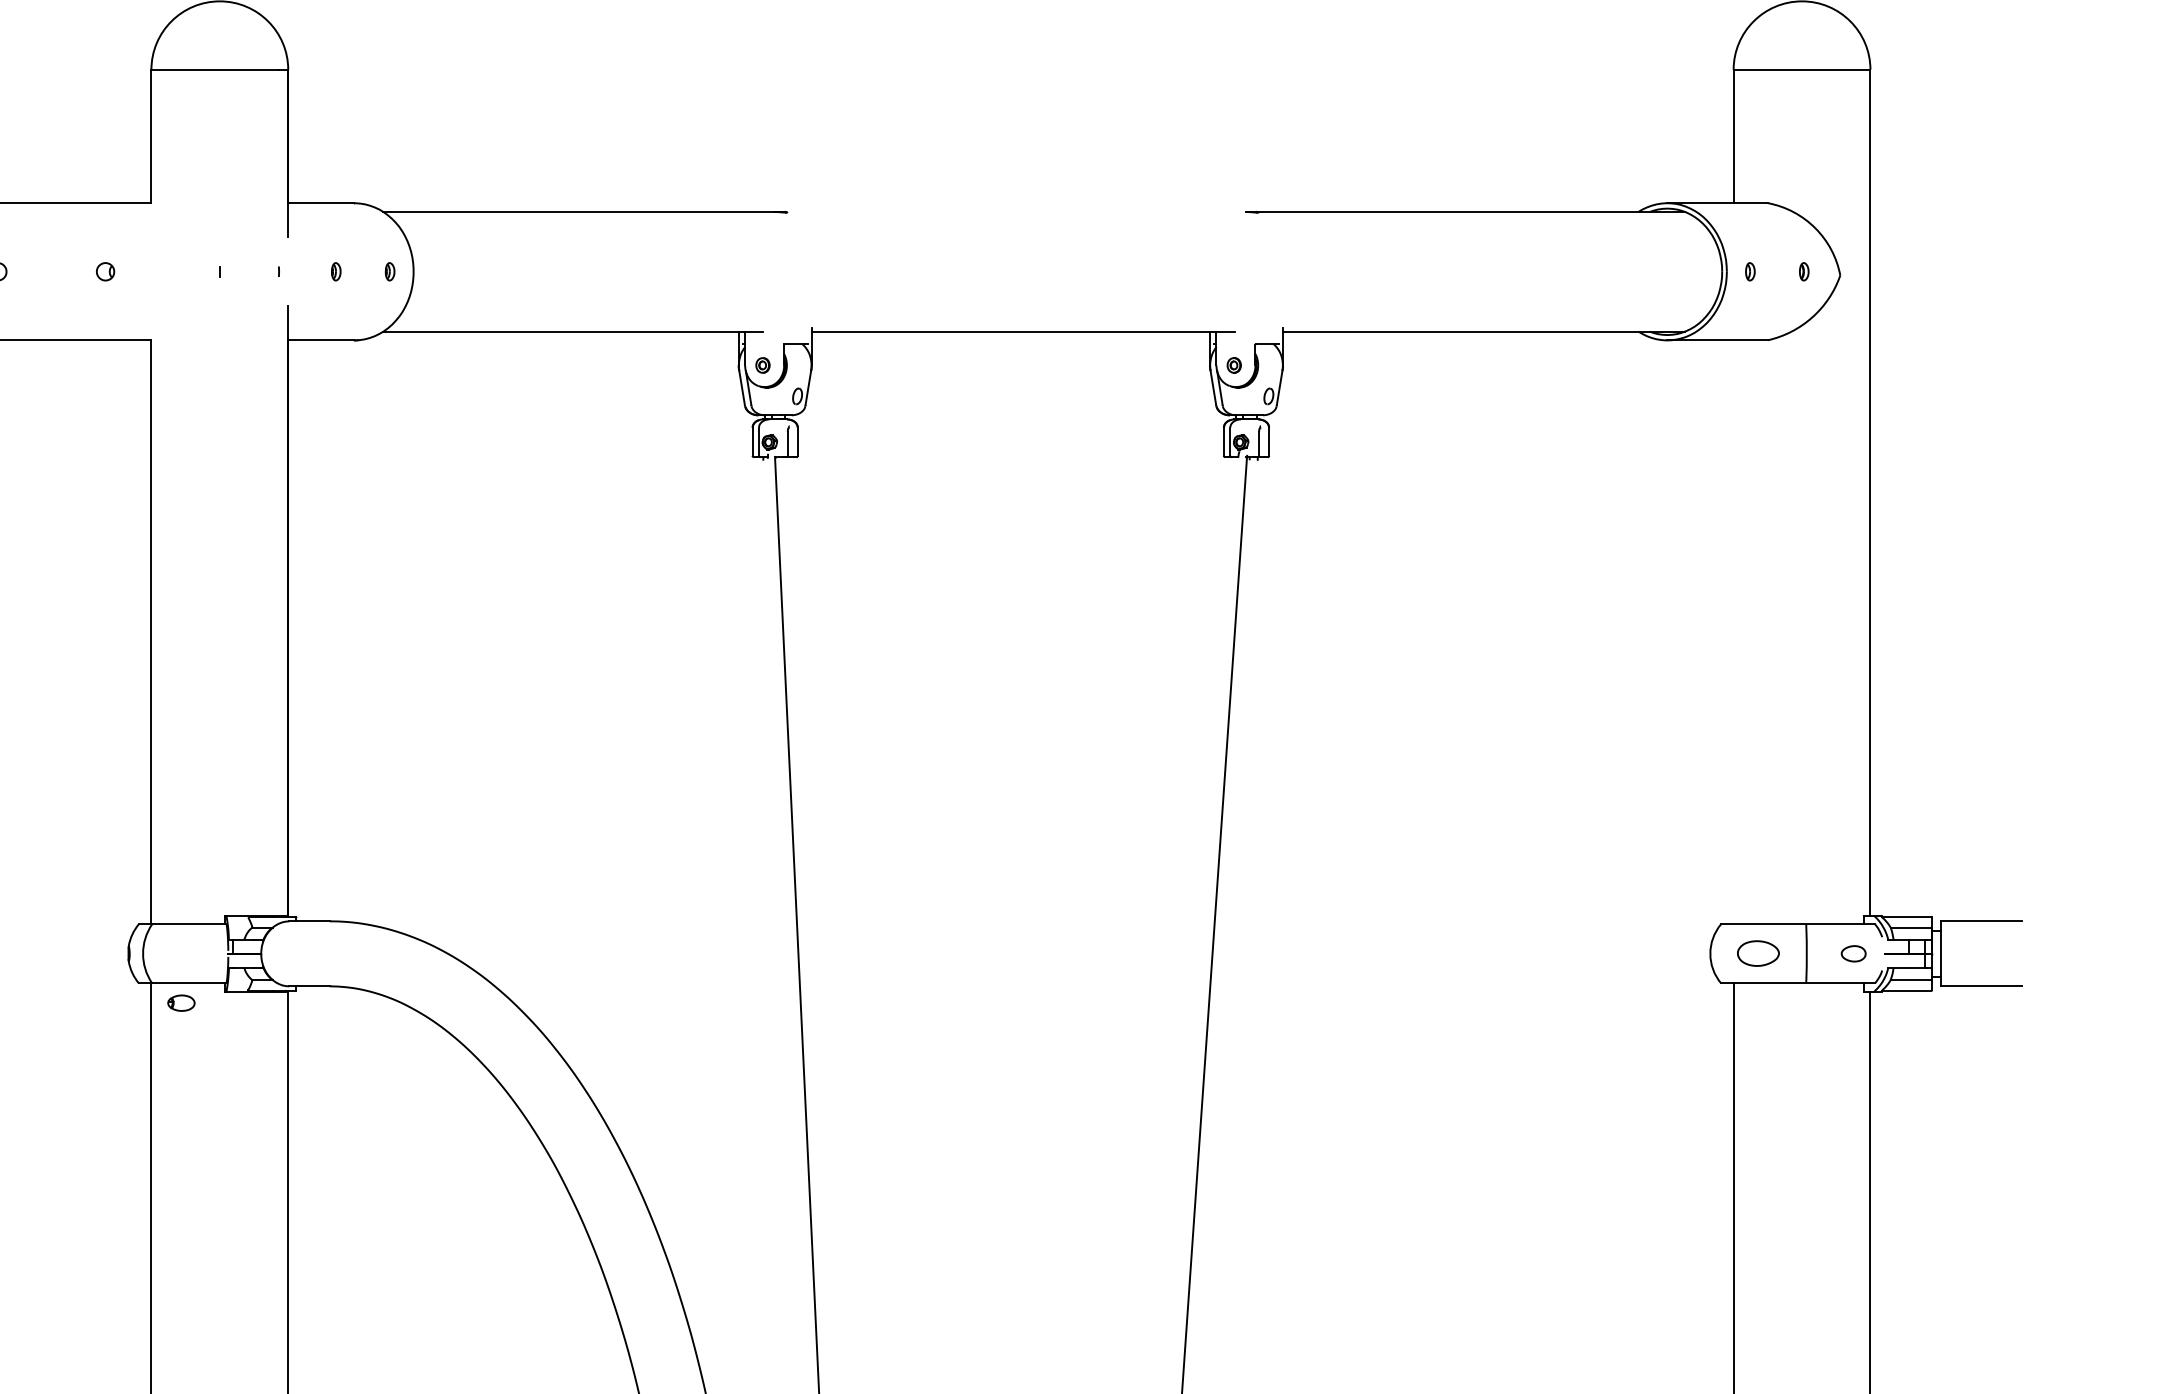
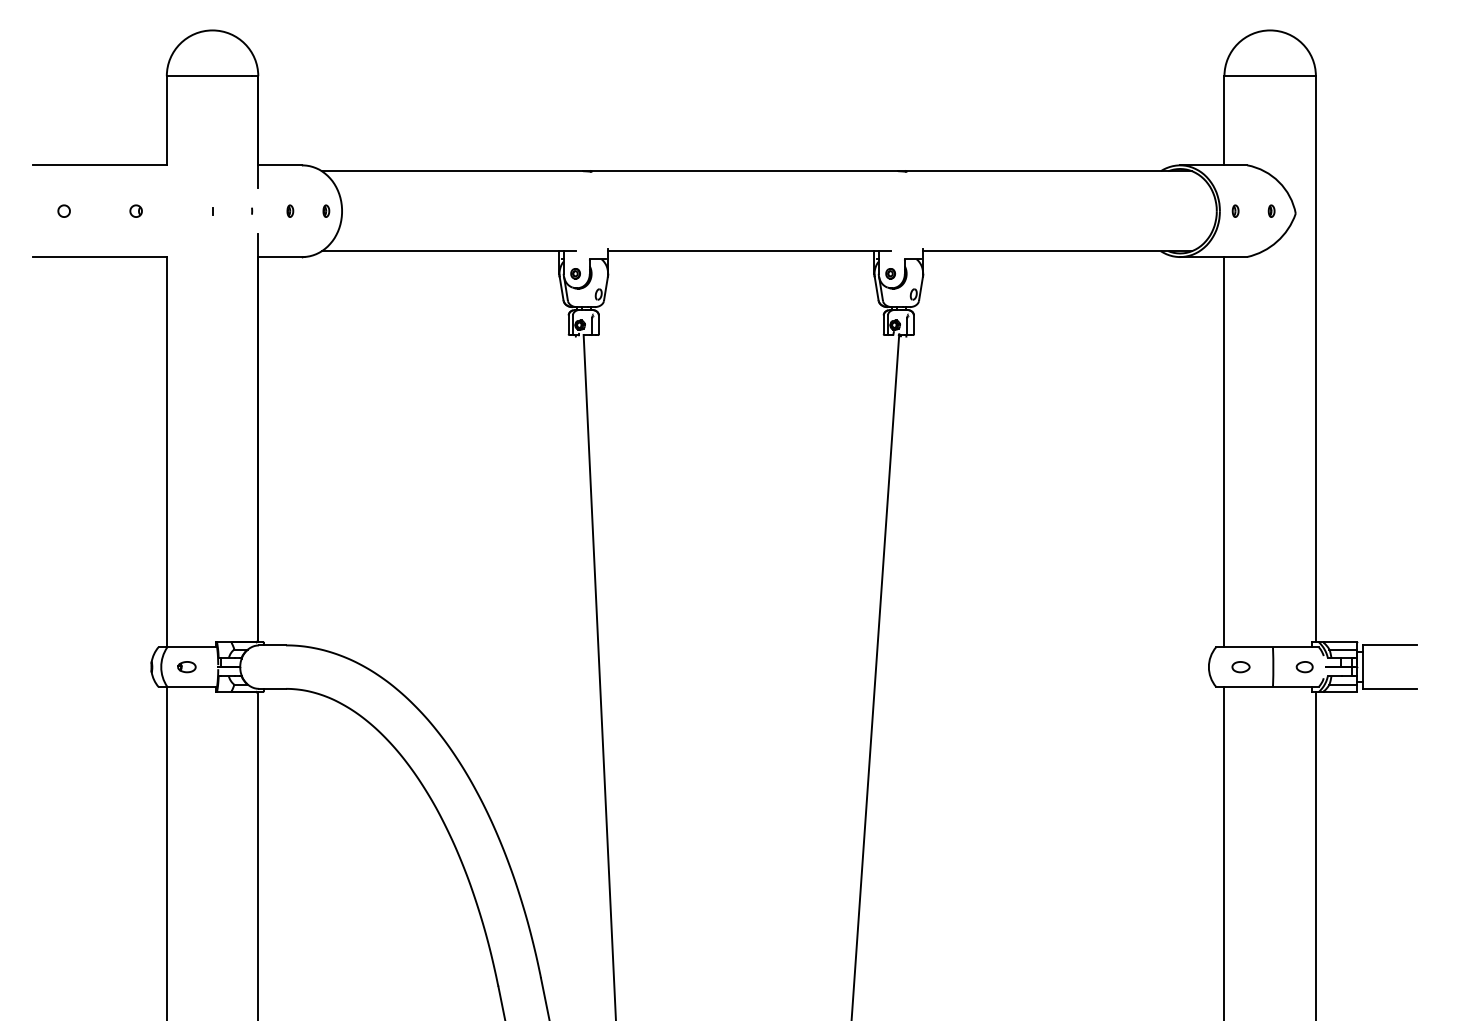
line: (1015, 212) -> (744, 171), added
line: (1733, 632) -> (1224, 452), added
part: (1757, 954) -> (1240, 667), size x0.62
part: (180, 1003) -> (186, 667), moved

